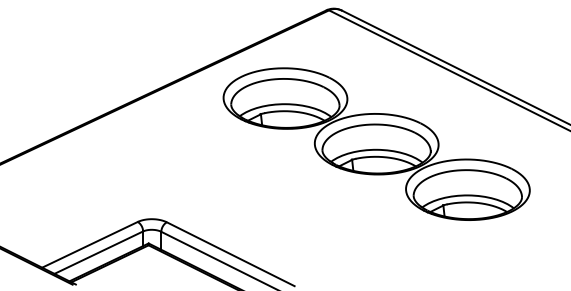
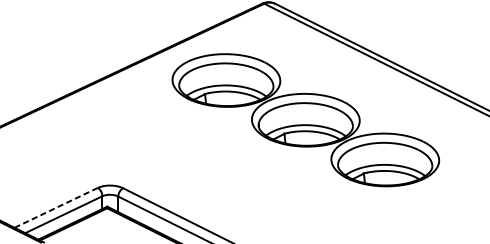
line: (89, 244) -> (55, 207), solid -> dashed

